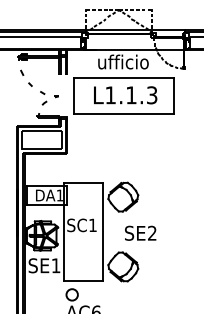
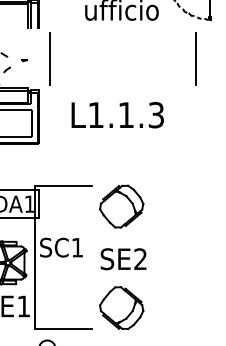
line: (124, 77) -> (123, 32), removed
text: (125, 95) -> (117, 115), moved
line: (124, 113) -> (123, 84), removed
line: (103, 231) -> (92, 256), removed
text: (140, 232) -> (123, 258), moved

